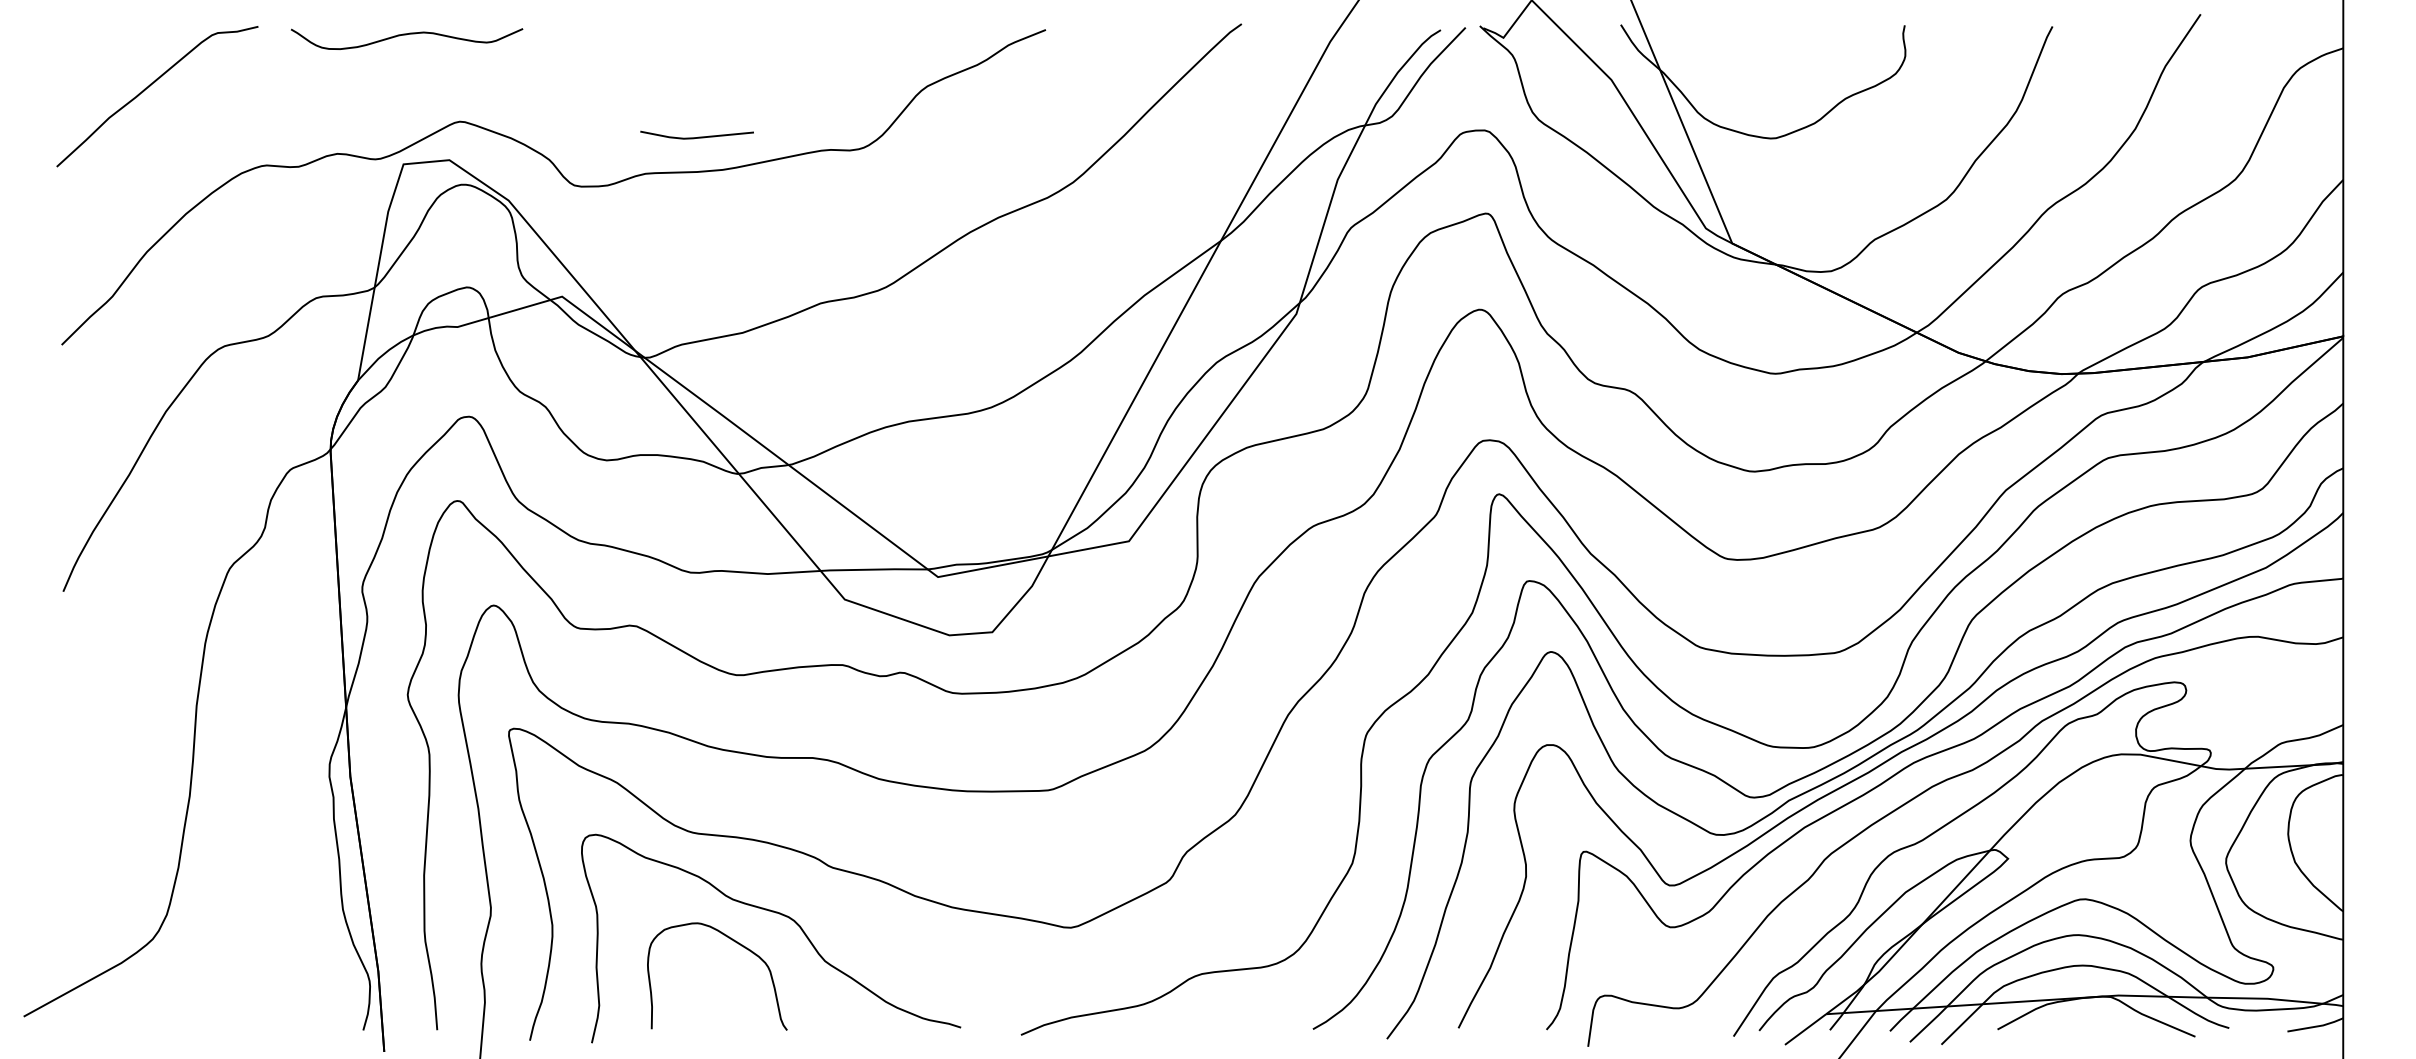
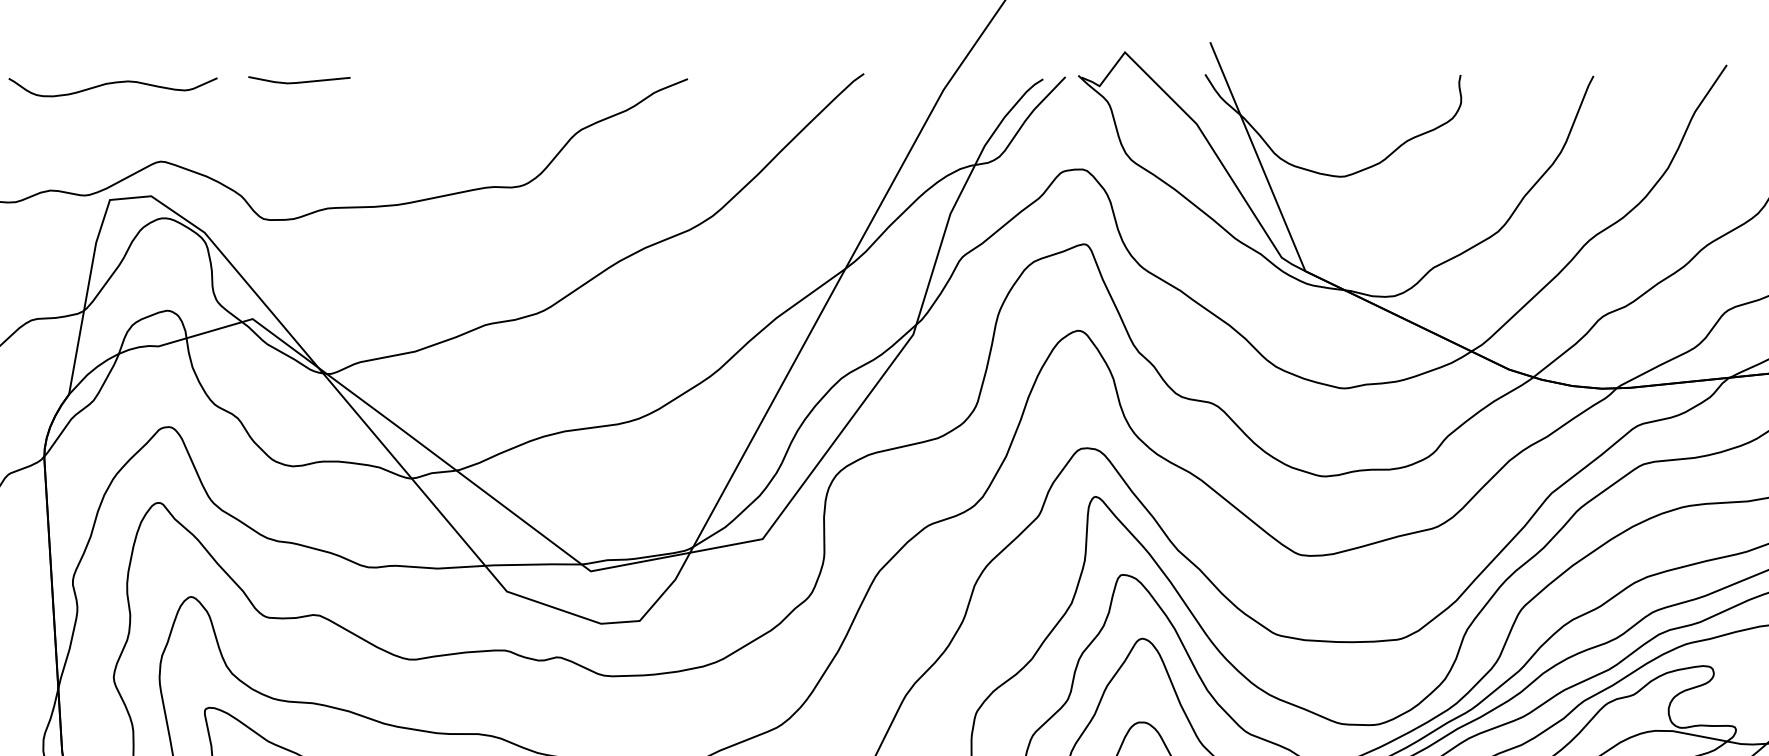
line: (698, 136) -> (300, 81), moved

